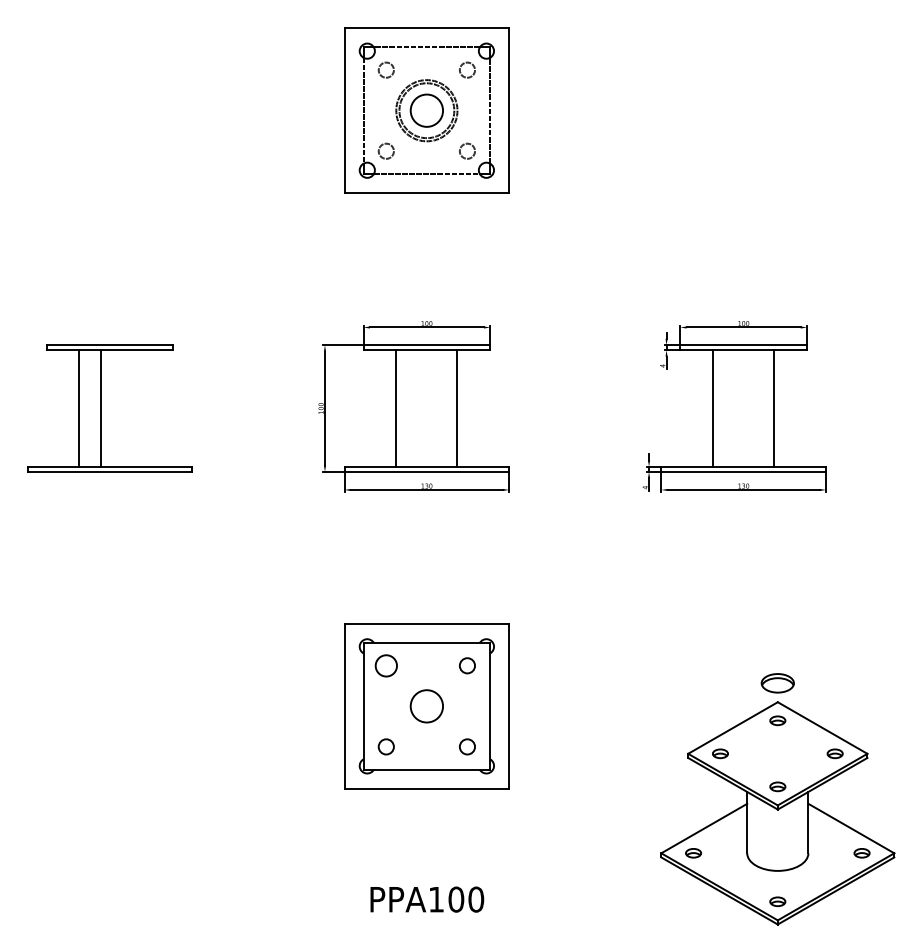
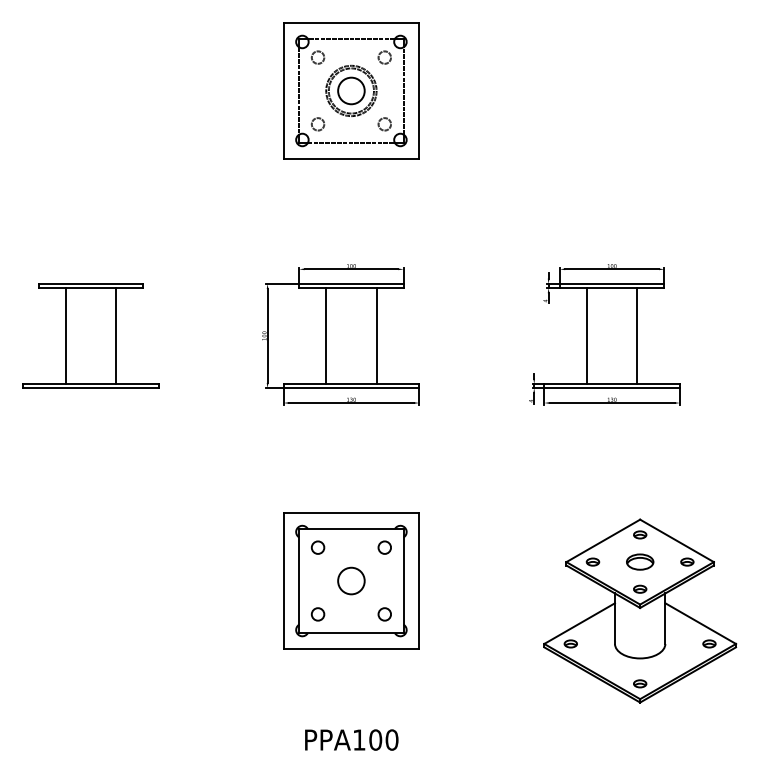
line: (100, 407) -> (115, 335), moved
circle: (385, 665) -> (317, 547), size x0.71
part: (778, 812) -> (640, 610), moved

